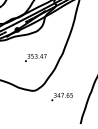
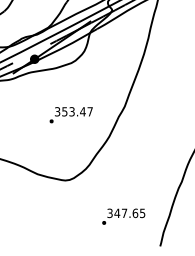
text: (61, 97) -> (122, 217), moved

